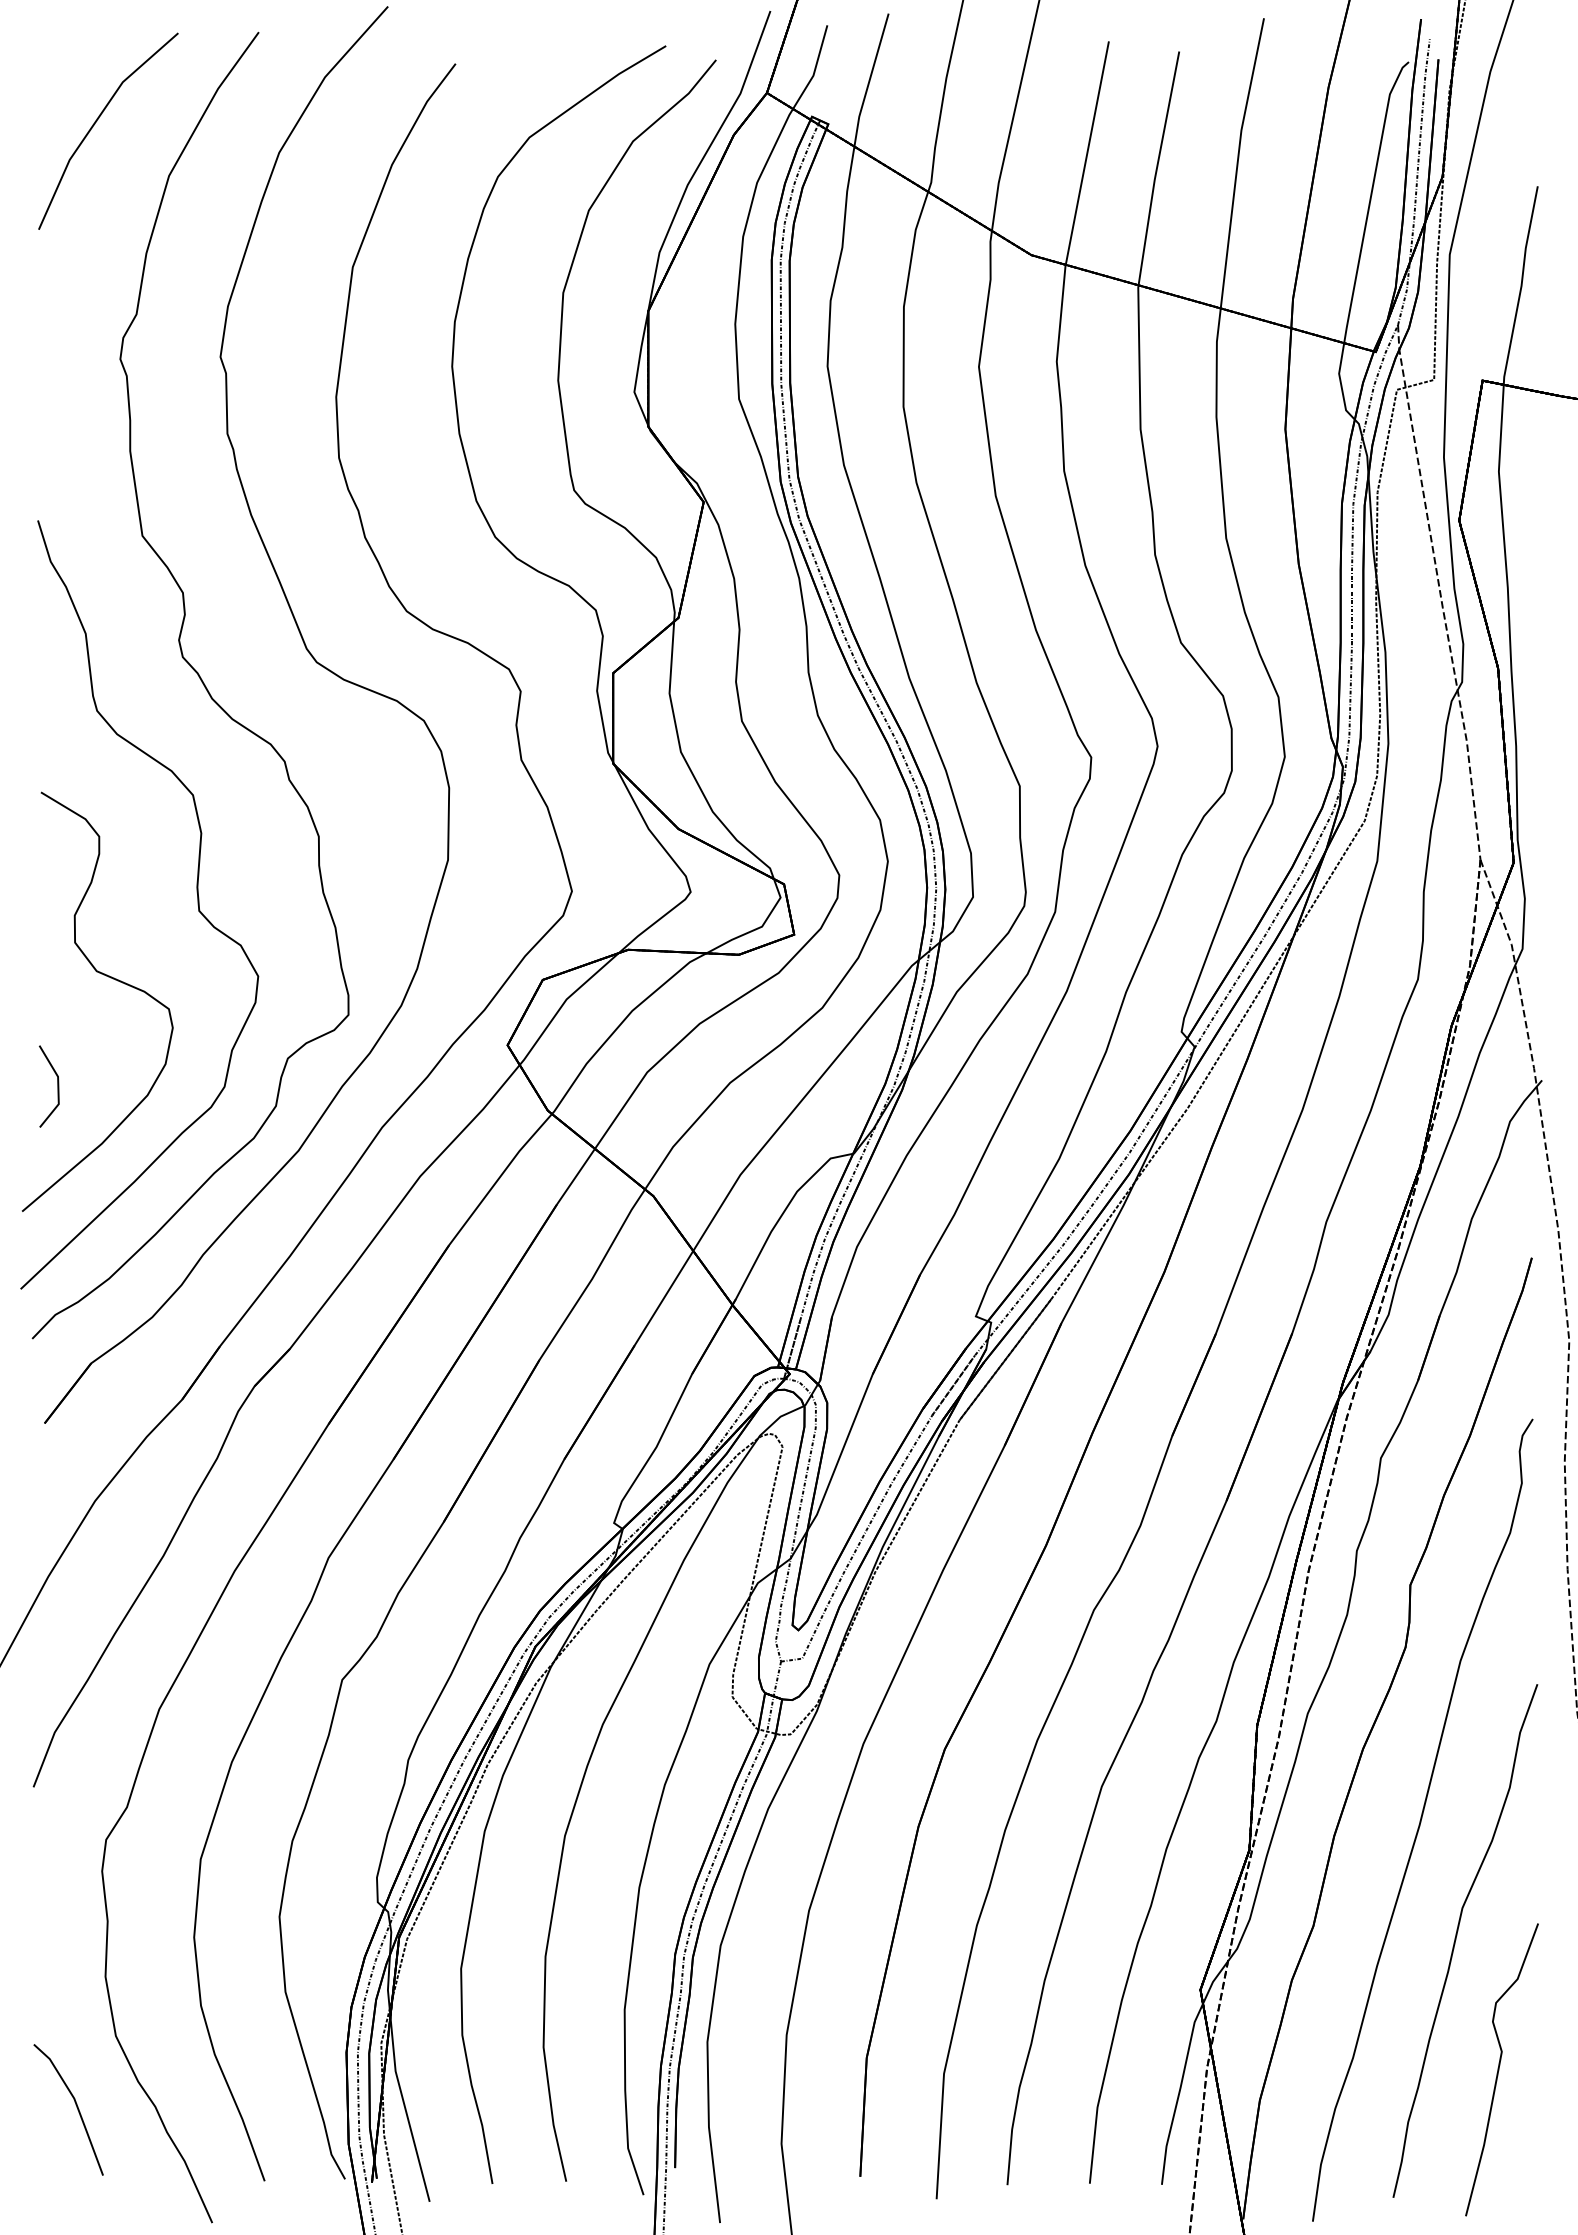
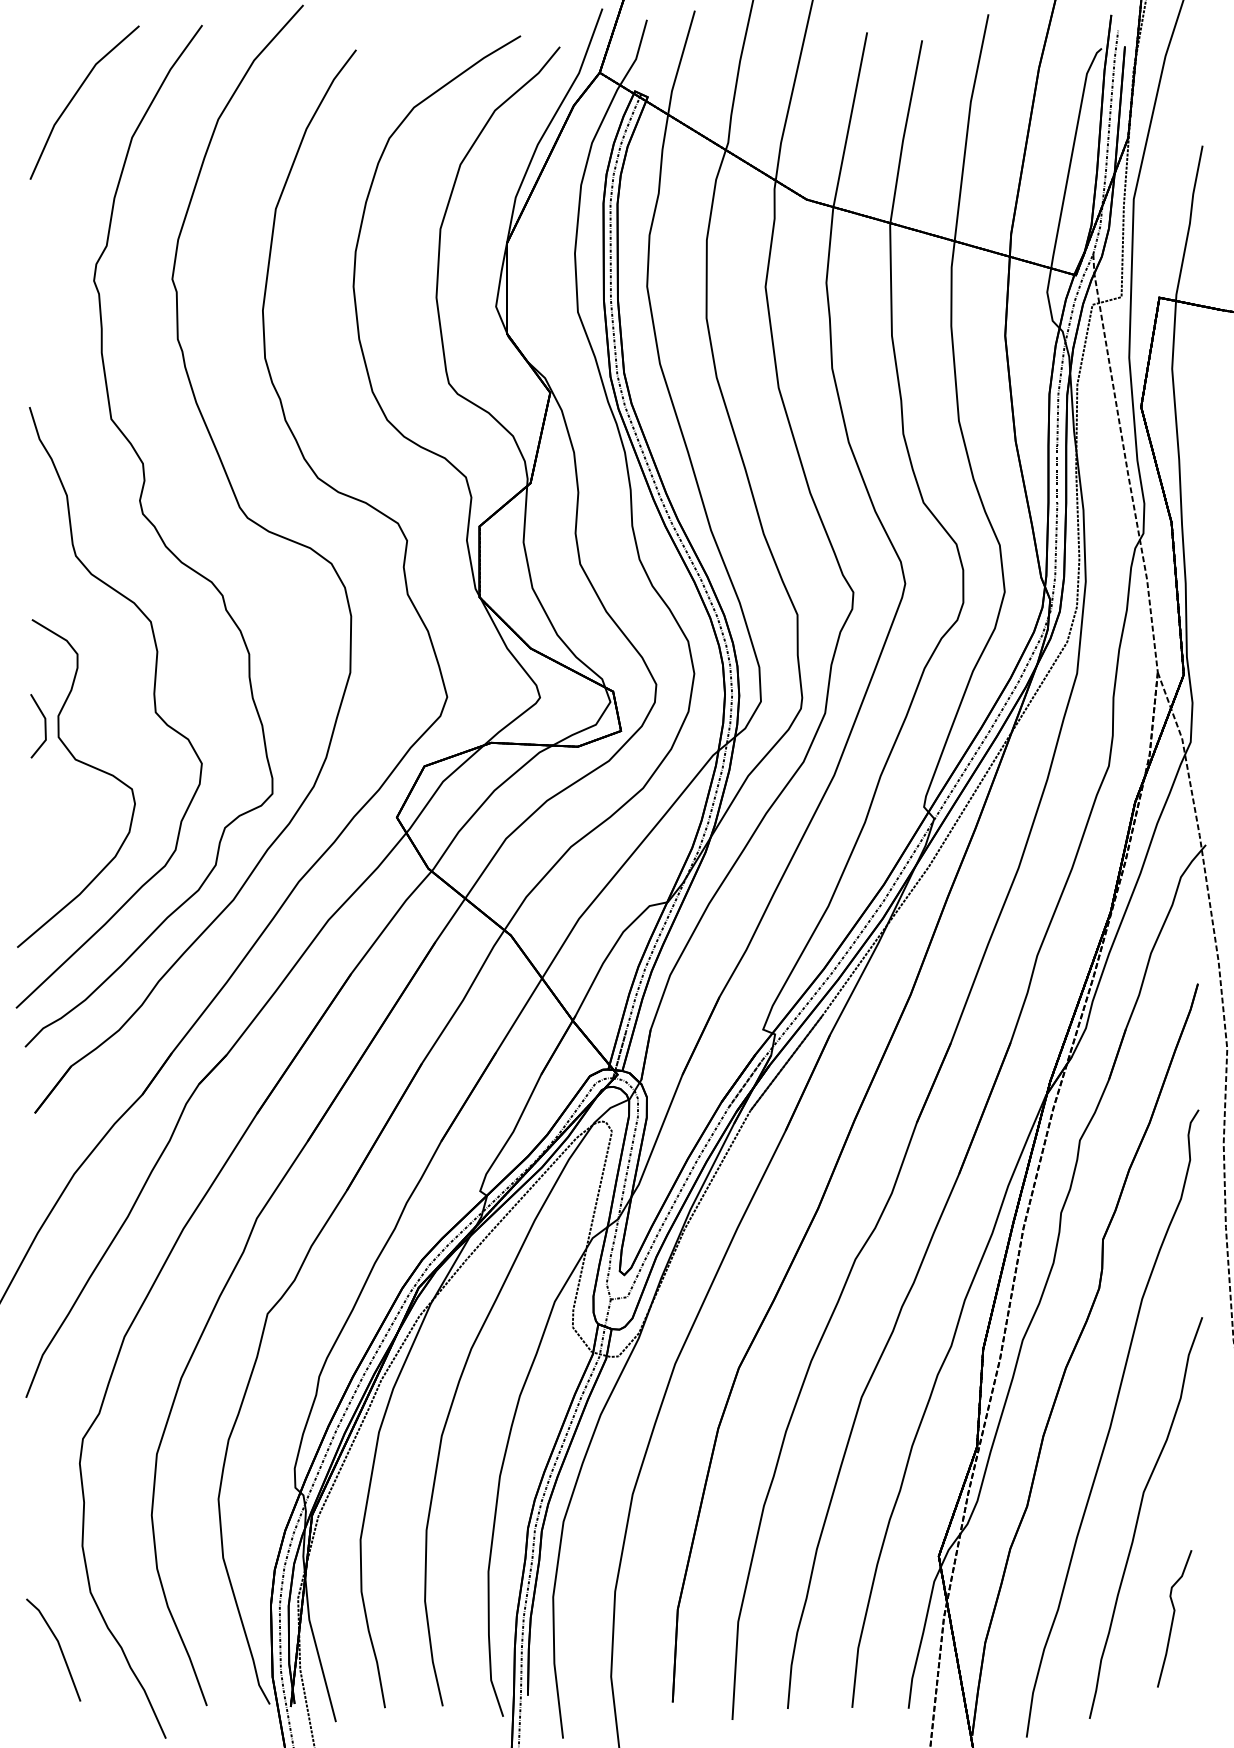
part: (57, 1086) -> (44, 726), moved
part: (1501, 2069) -> (1174, 1618), size x0.6

